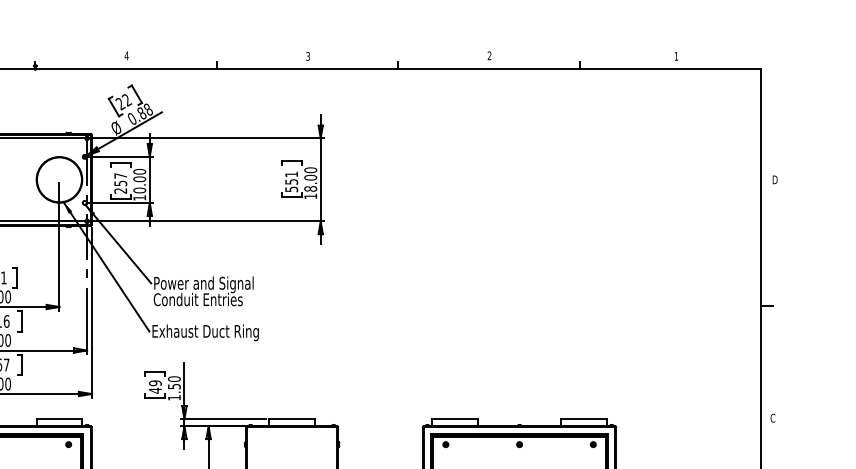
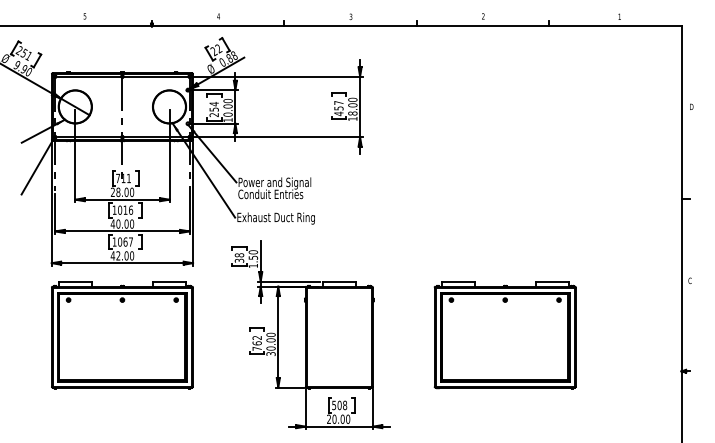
text: (119, 176) -> (213, 104), 257 -> 254
text: (291, 182) -> (338, 108), 551 -> 457
text: (155, 387) -> (239, 258), 49 -> 38

